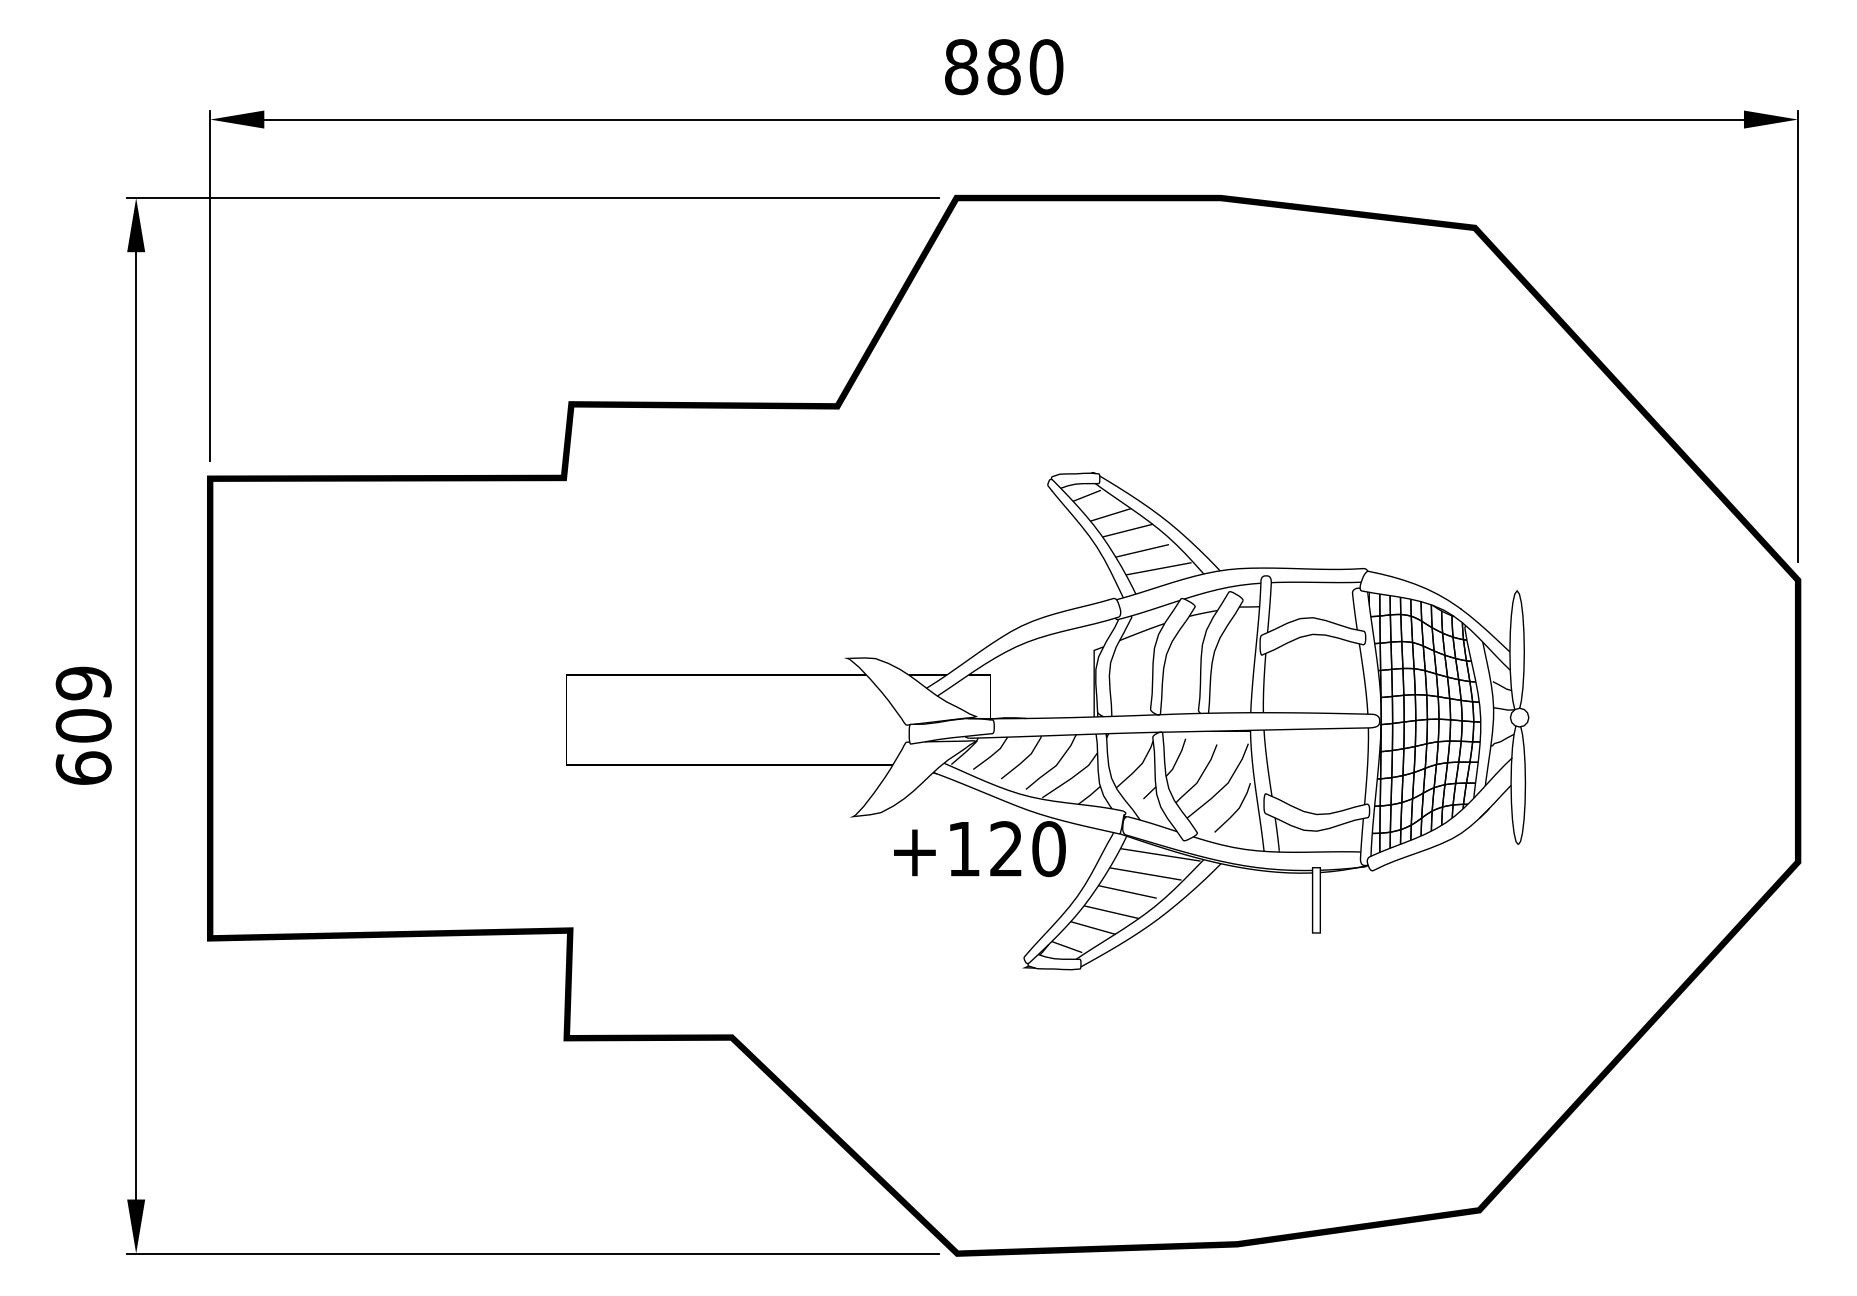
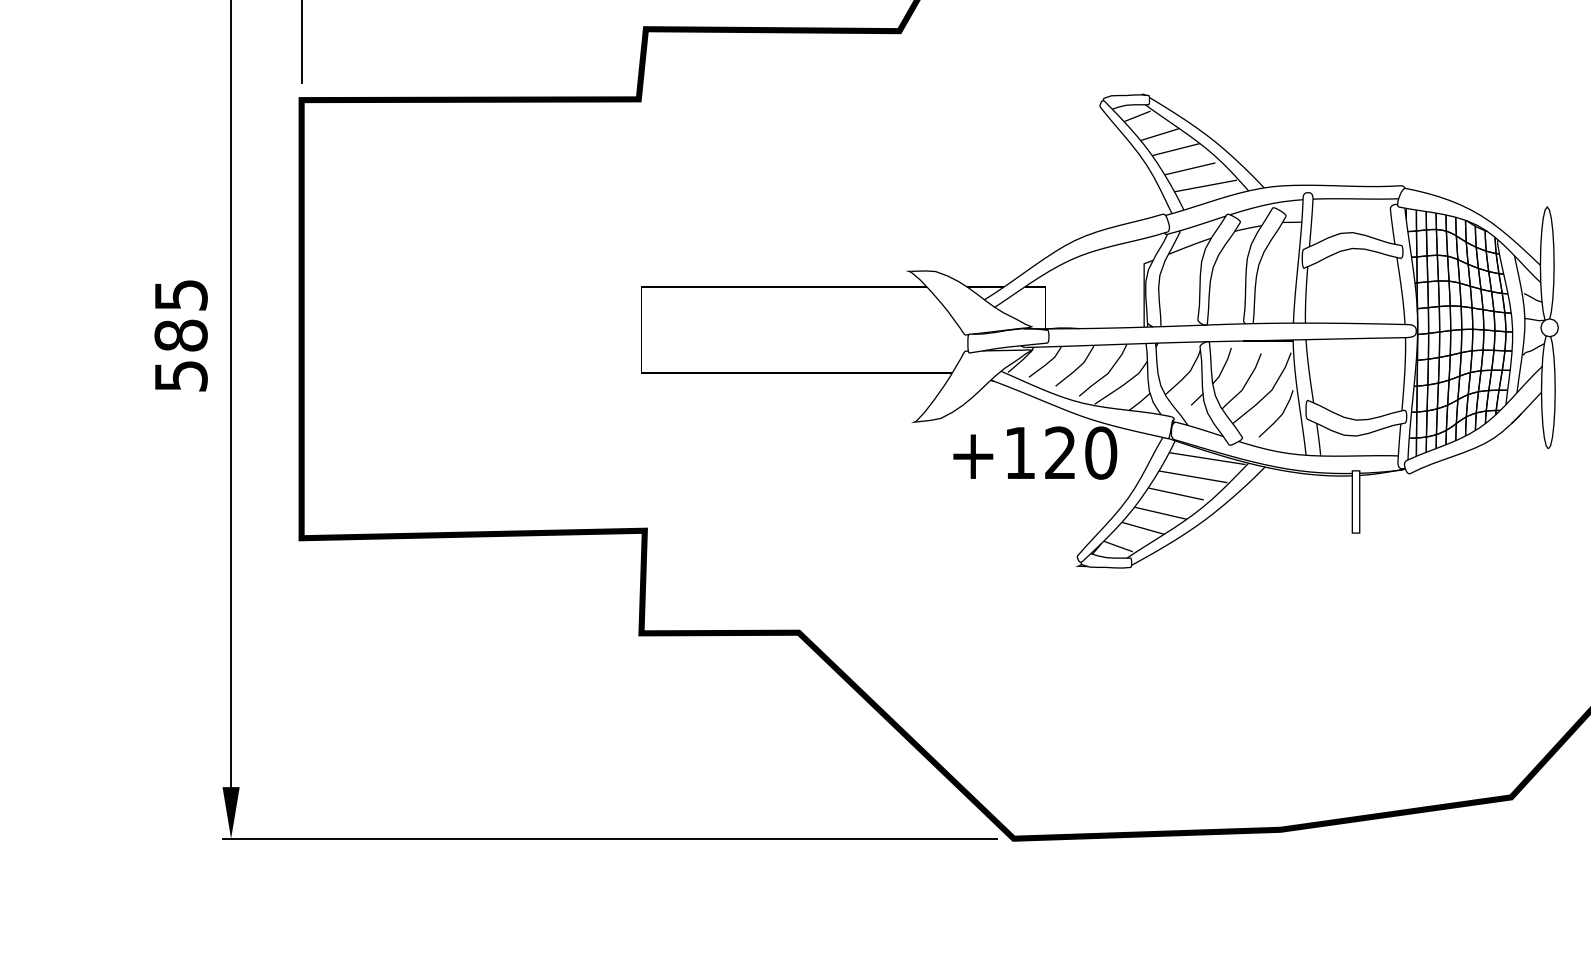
text: (83, 725) -> (180, 335), 609 -> 585

